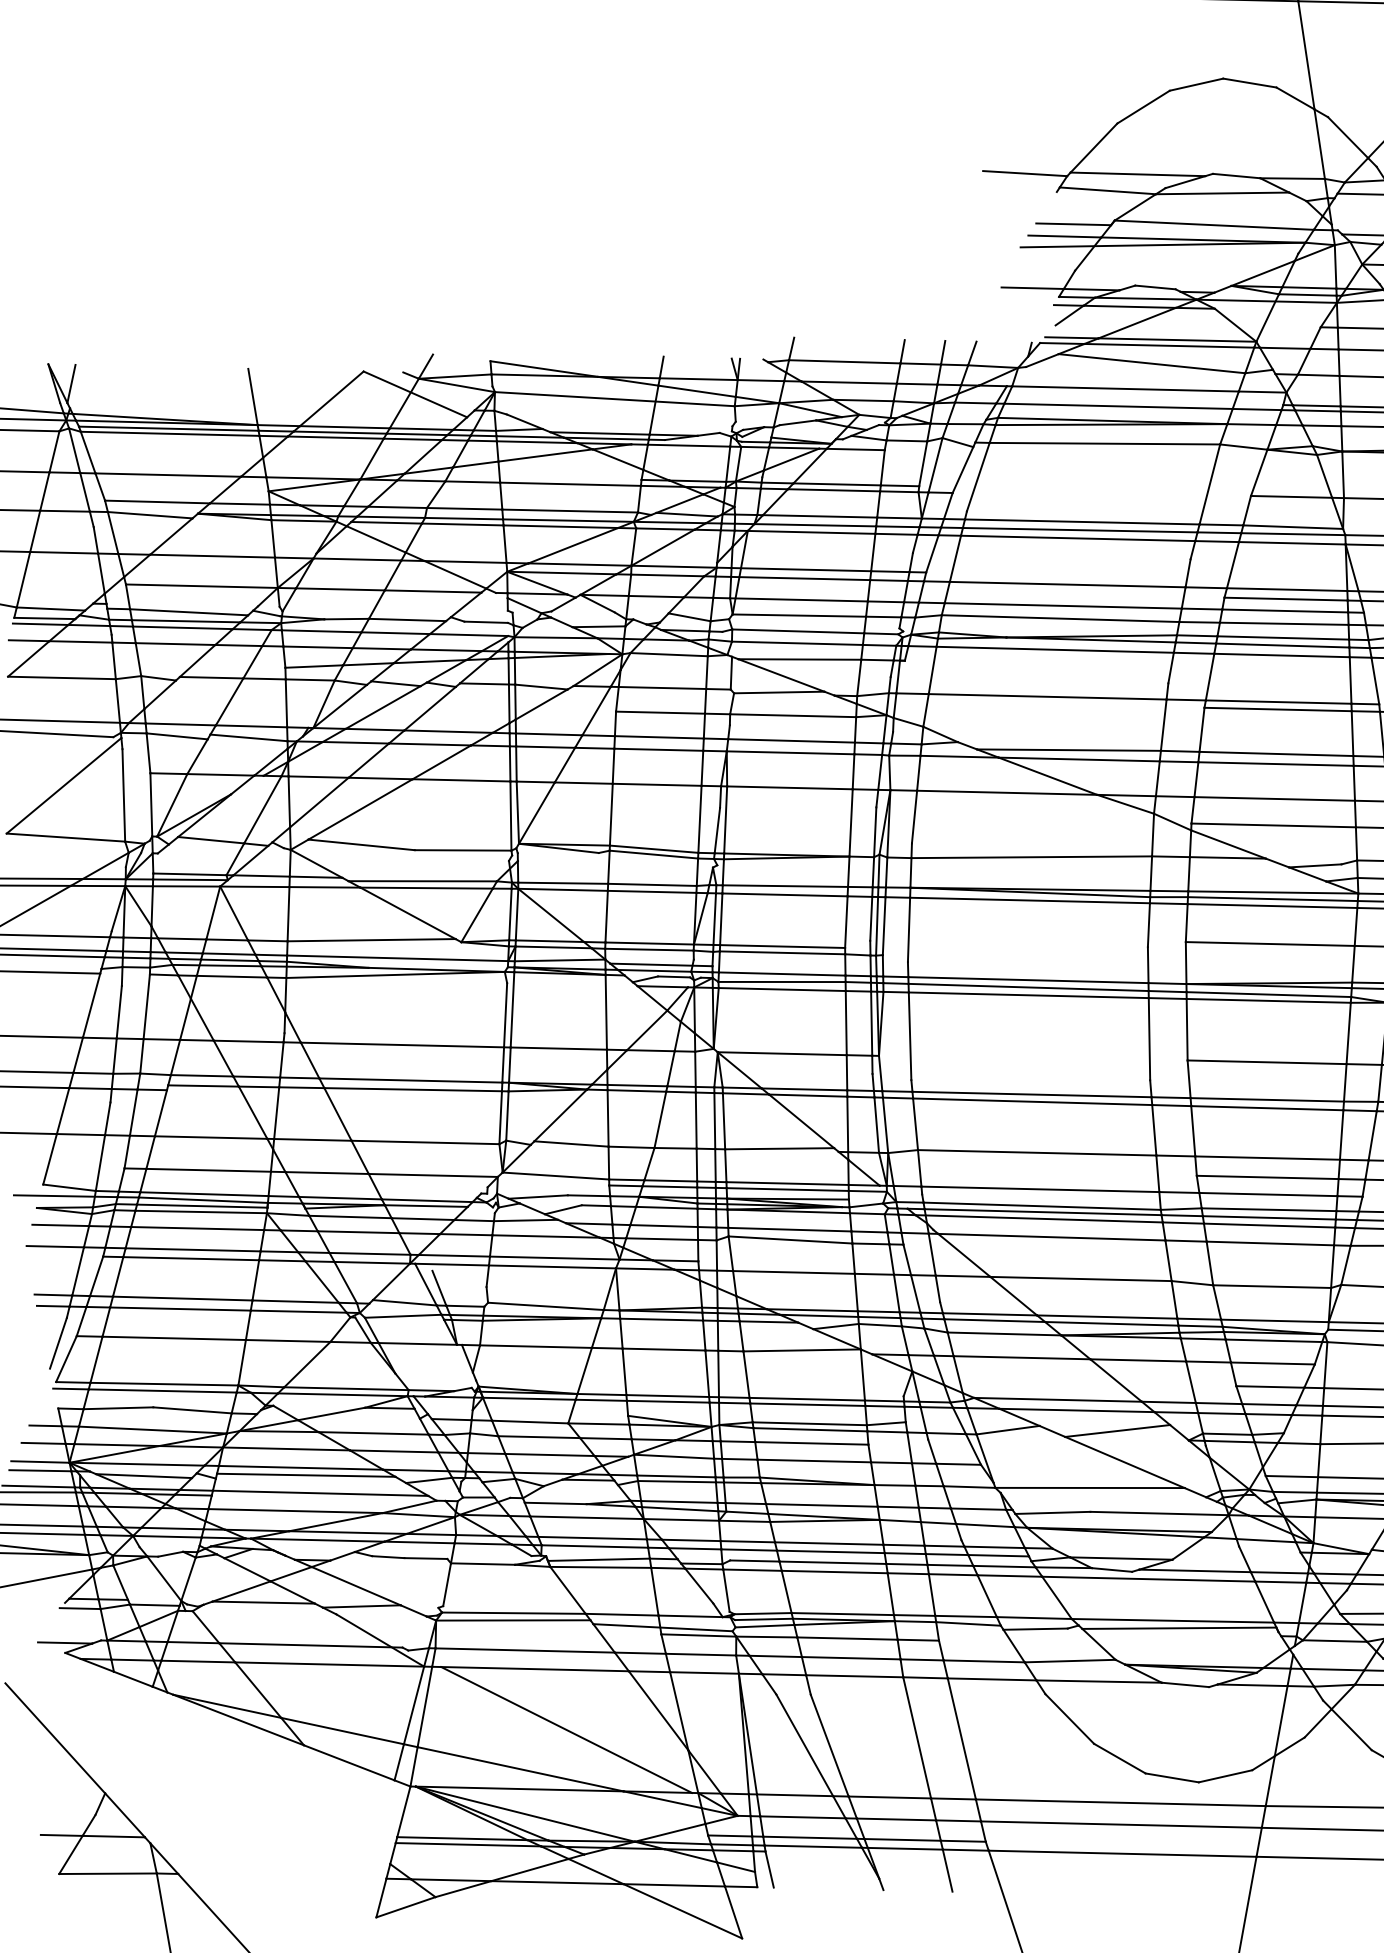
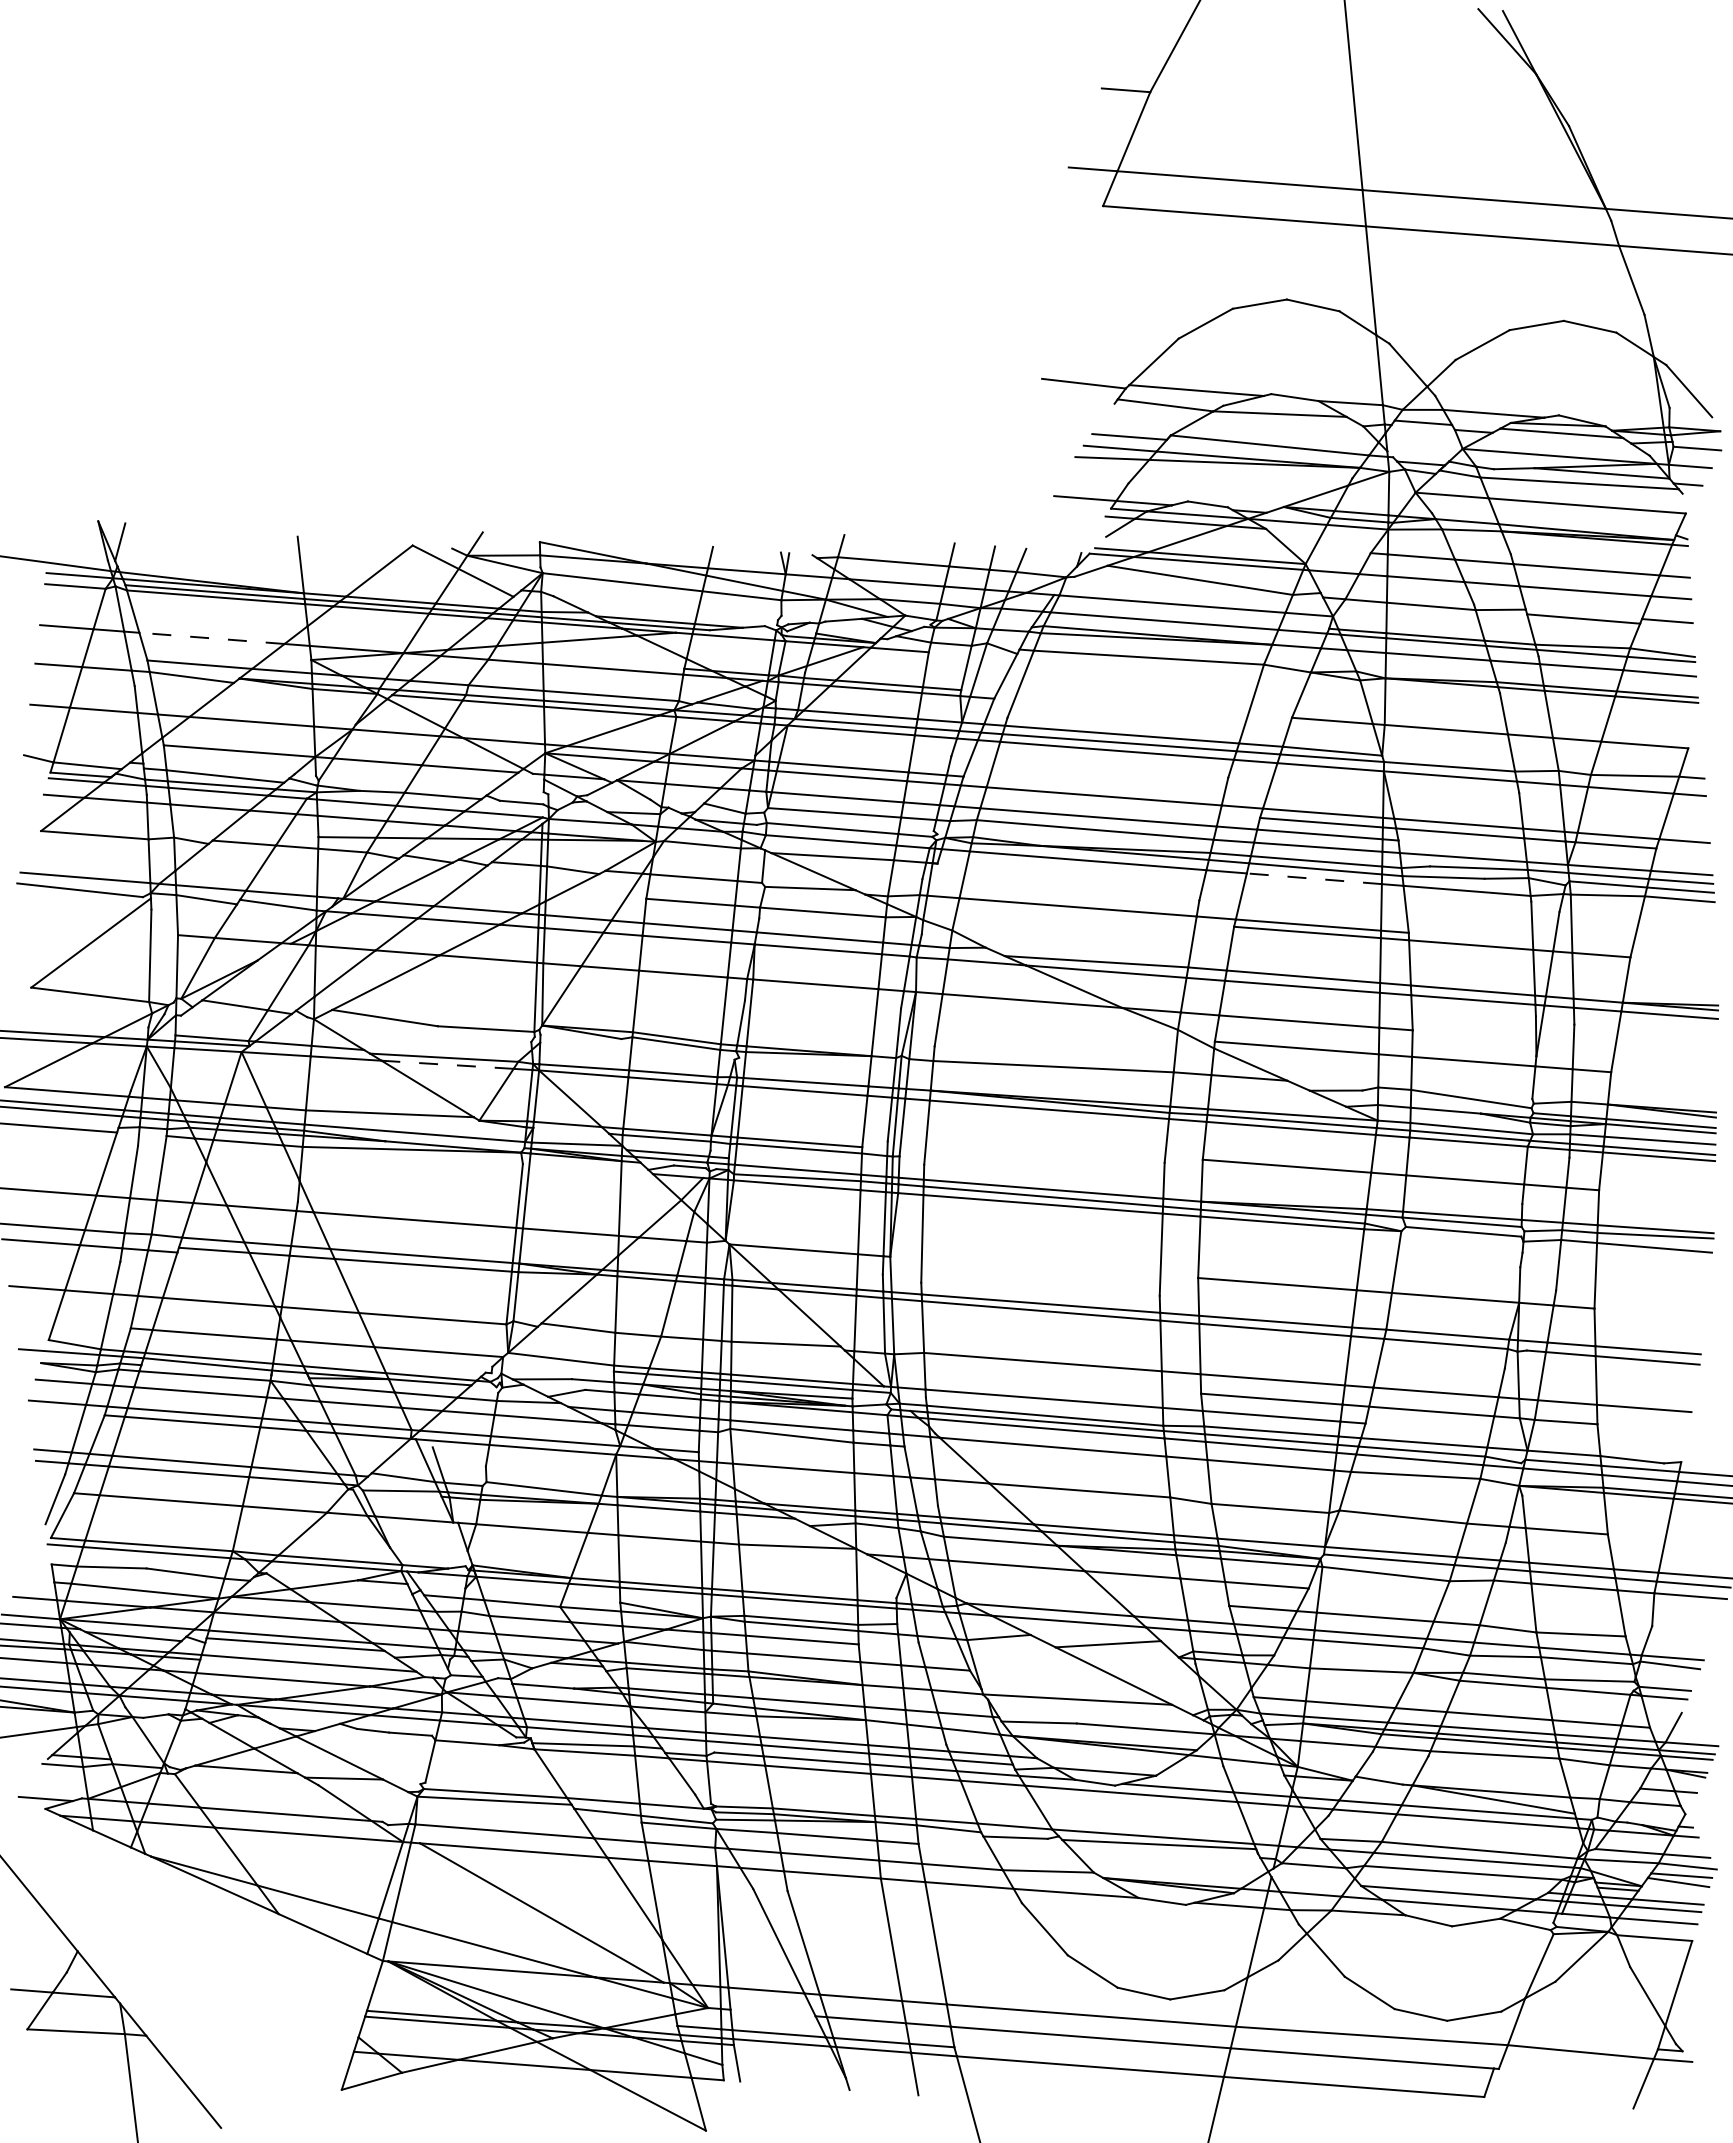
line: (167, 475) -> (211, 638), solid -> dashed
line: (1282, 655) -> (1314, 878), solid -> dashed
line: (426, 887) -> (447, 1064), solid -> dashed
line: (553, 947) -> (571, 1130), removed
line: (202, 1206) -> (206, 1370), removed
line: (44, 1425) -> (37, 1580), removed
line: (802, 1816) -> (772, 2012), removed

